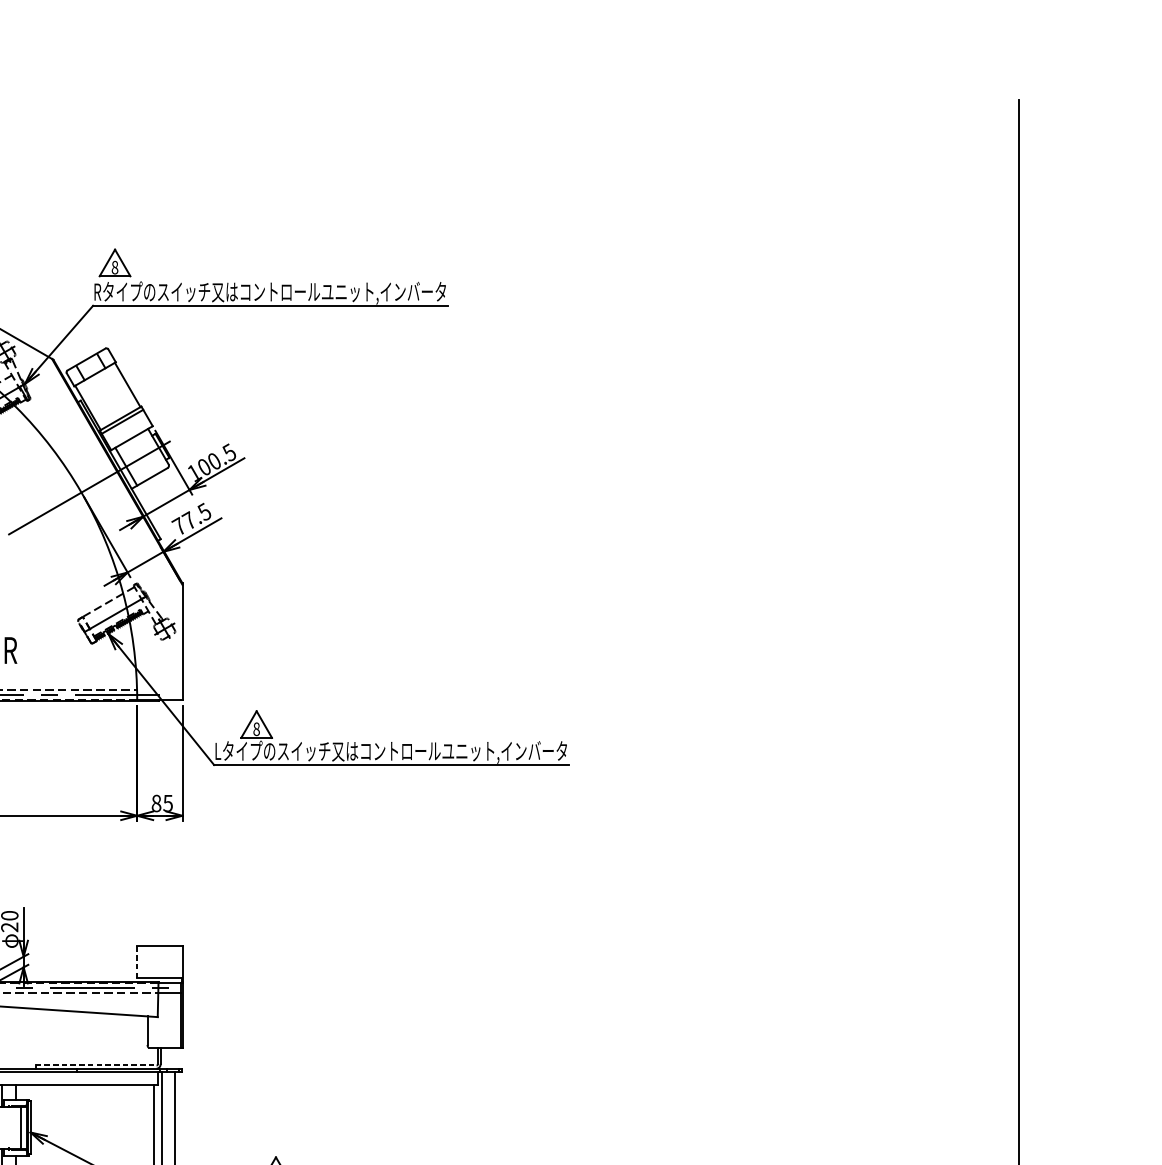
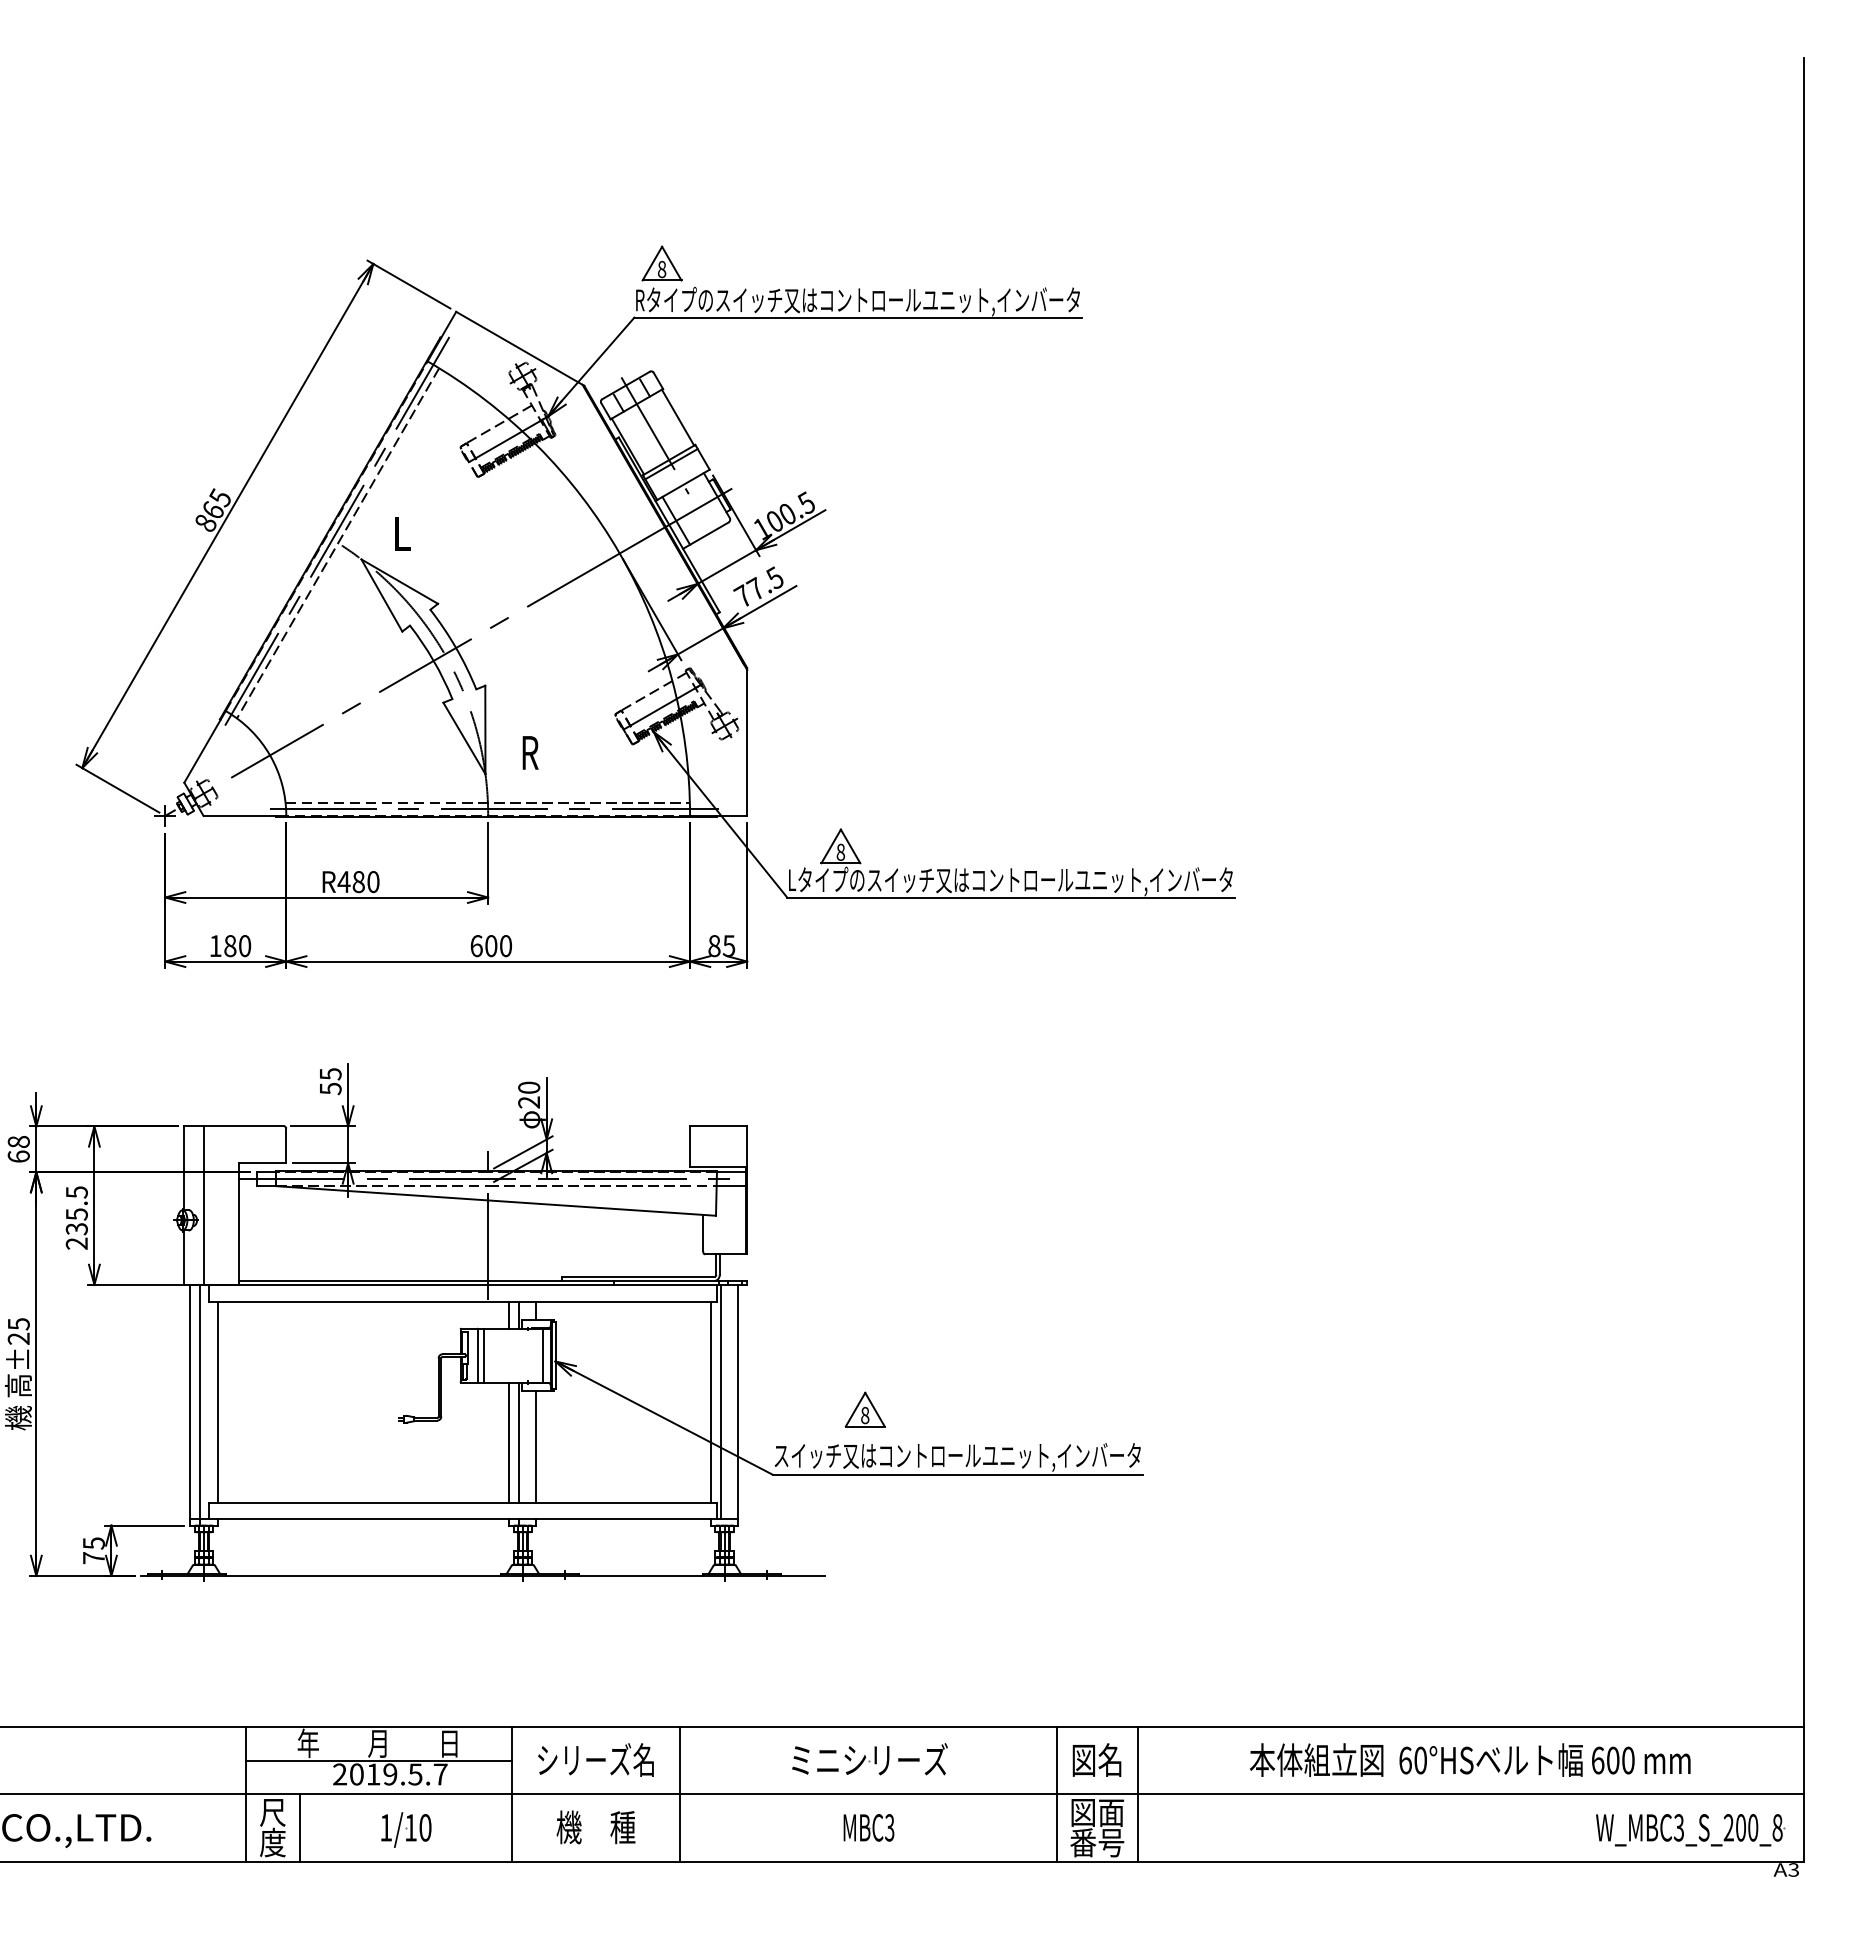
line: (109, 399) -> (654, 435), added
line: (137, 963) -> (690, 1147), dashed -> solid
line: (96, 1065) -> (638, 1276), dashed -> solid

